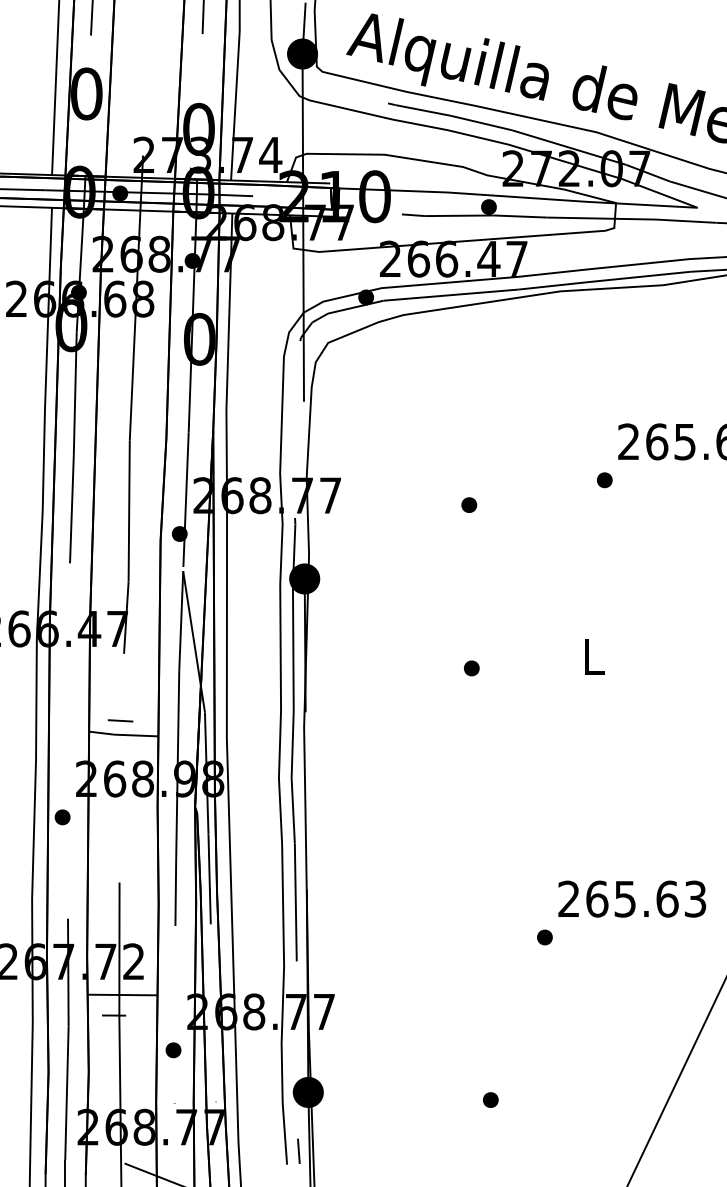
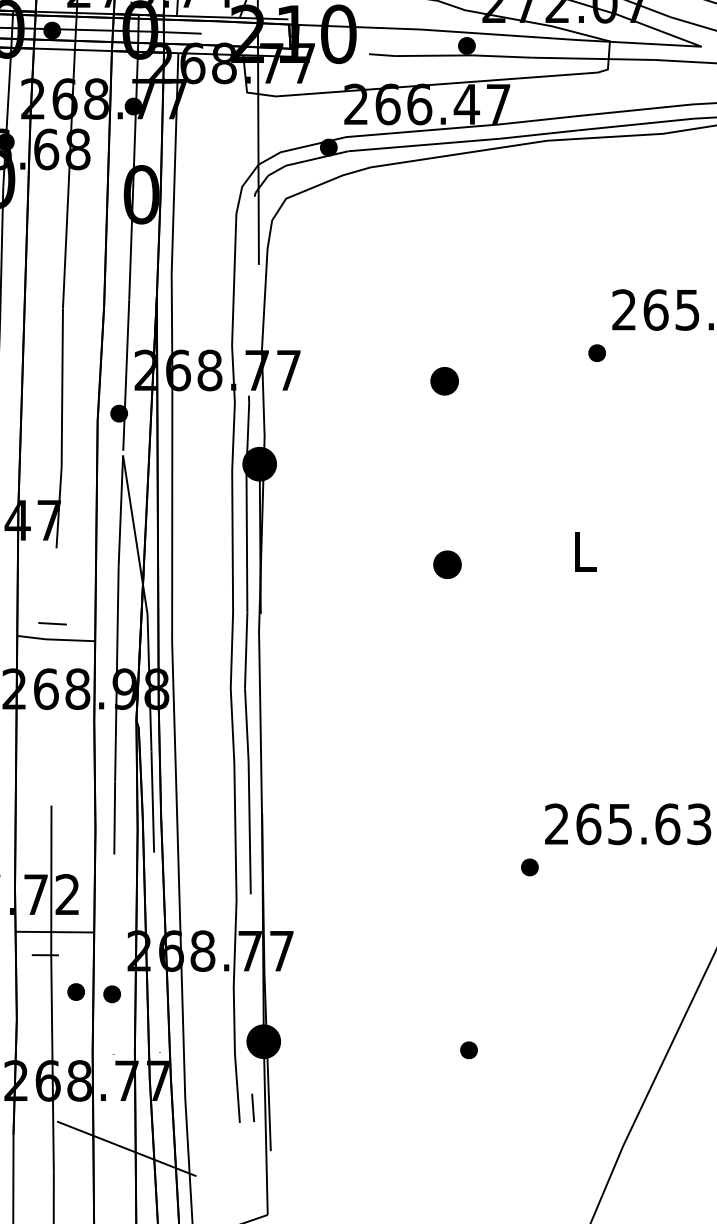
part: (469, 504) -> (445, 380), size x1.6
part: (471, 668) -> (447, 564), size x1.6
part: (141, 1048) -> (76, 992), added

